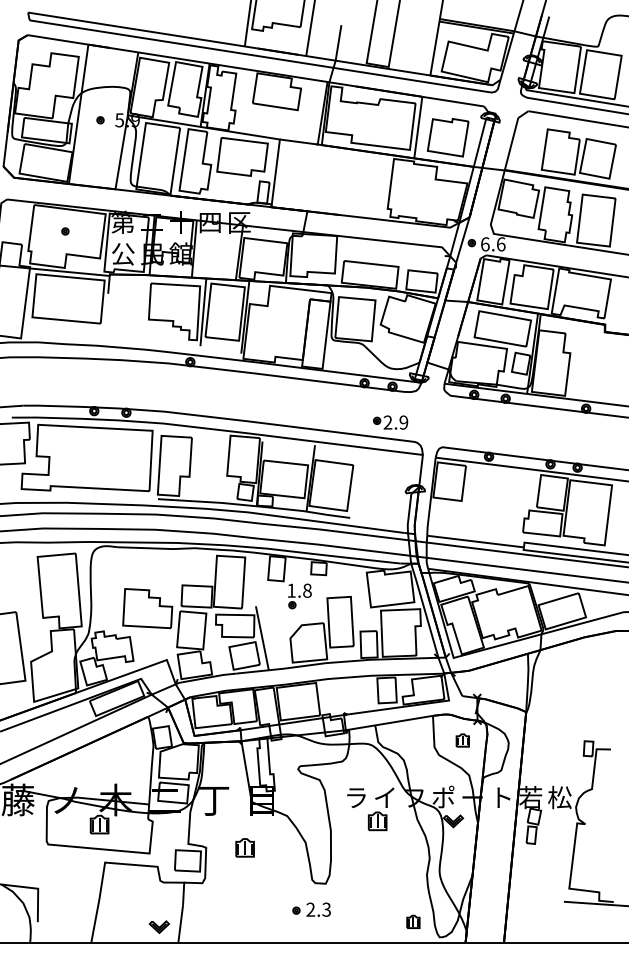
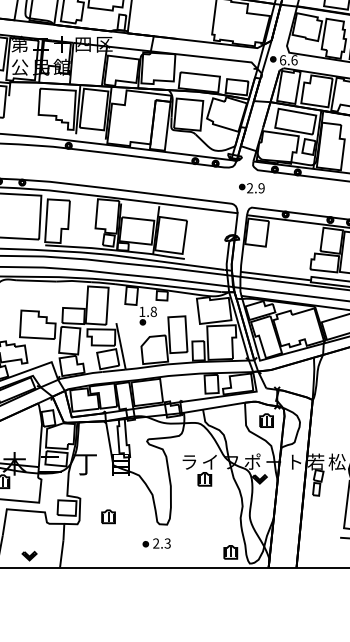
part: (390, 422) -> (251, 188), moved
part: (462, 740) -> (266, 420), size x1.43
part: (244, 847) -> (108, 516), moved
part: (413, 921) -> (230, 552), size x1.43
part: (158, 926) -> (28, 555), moved

